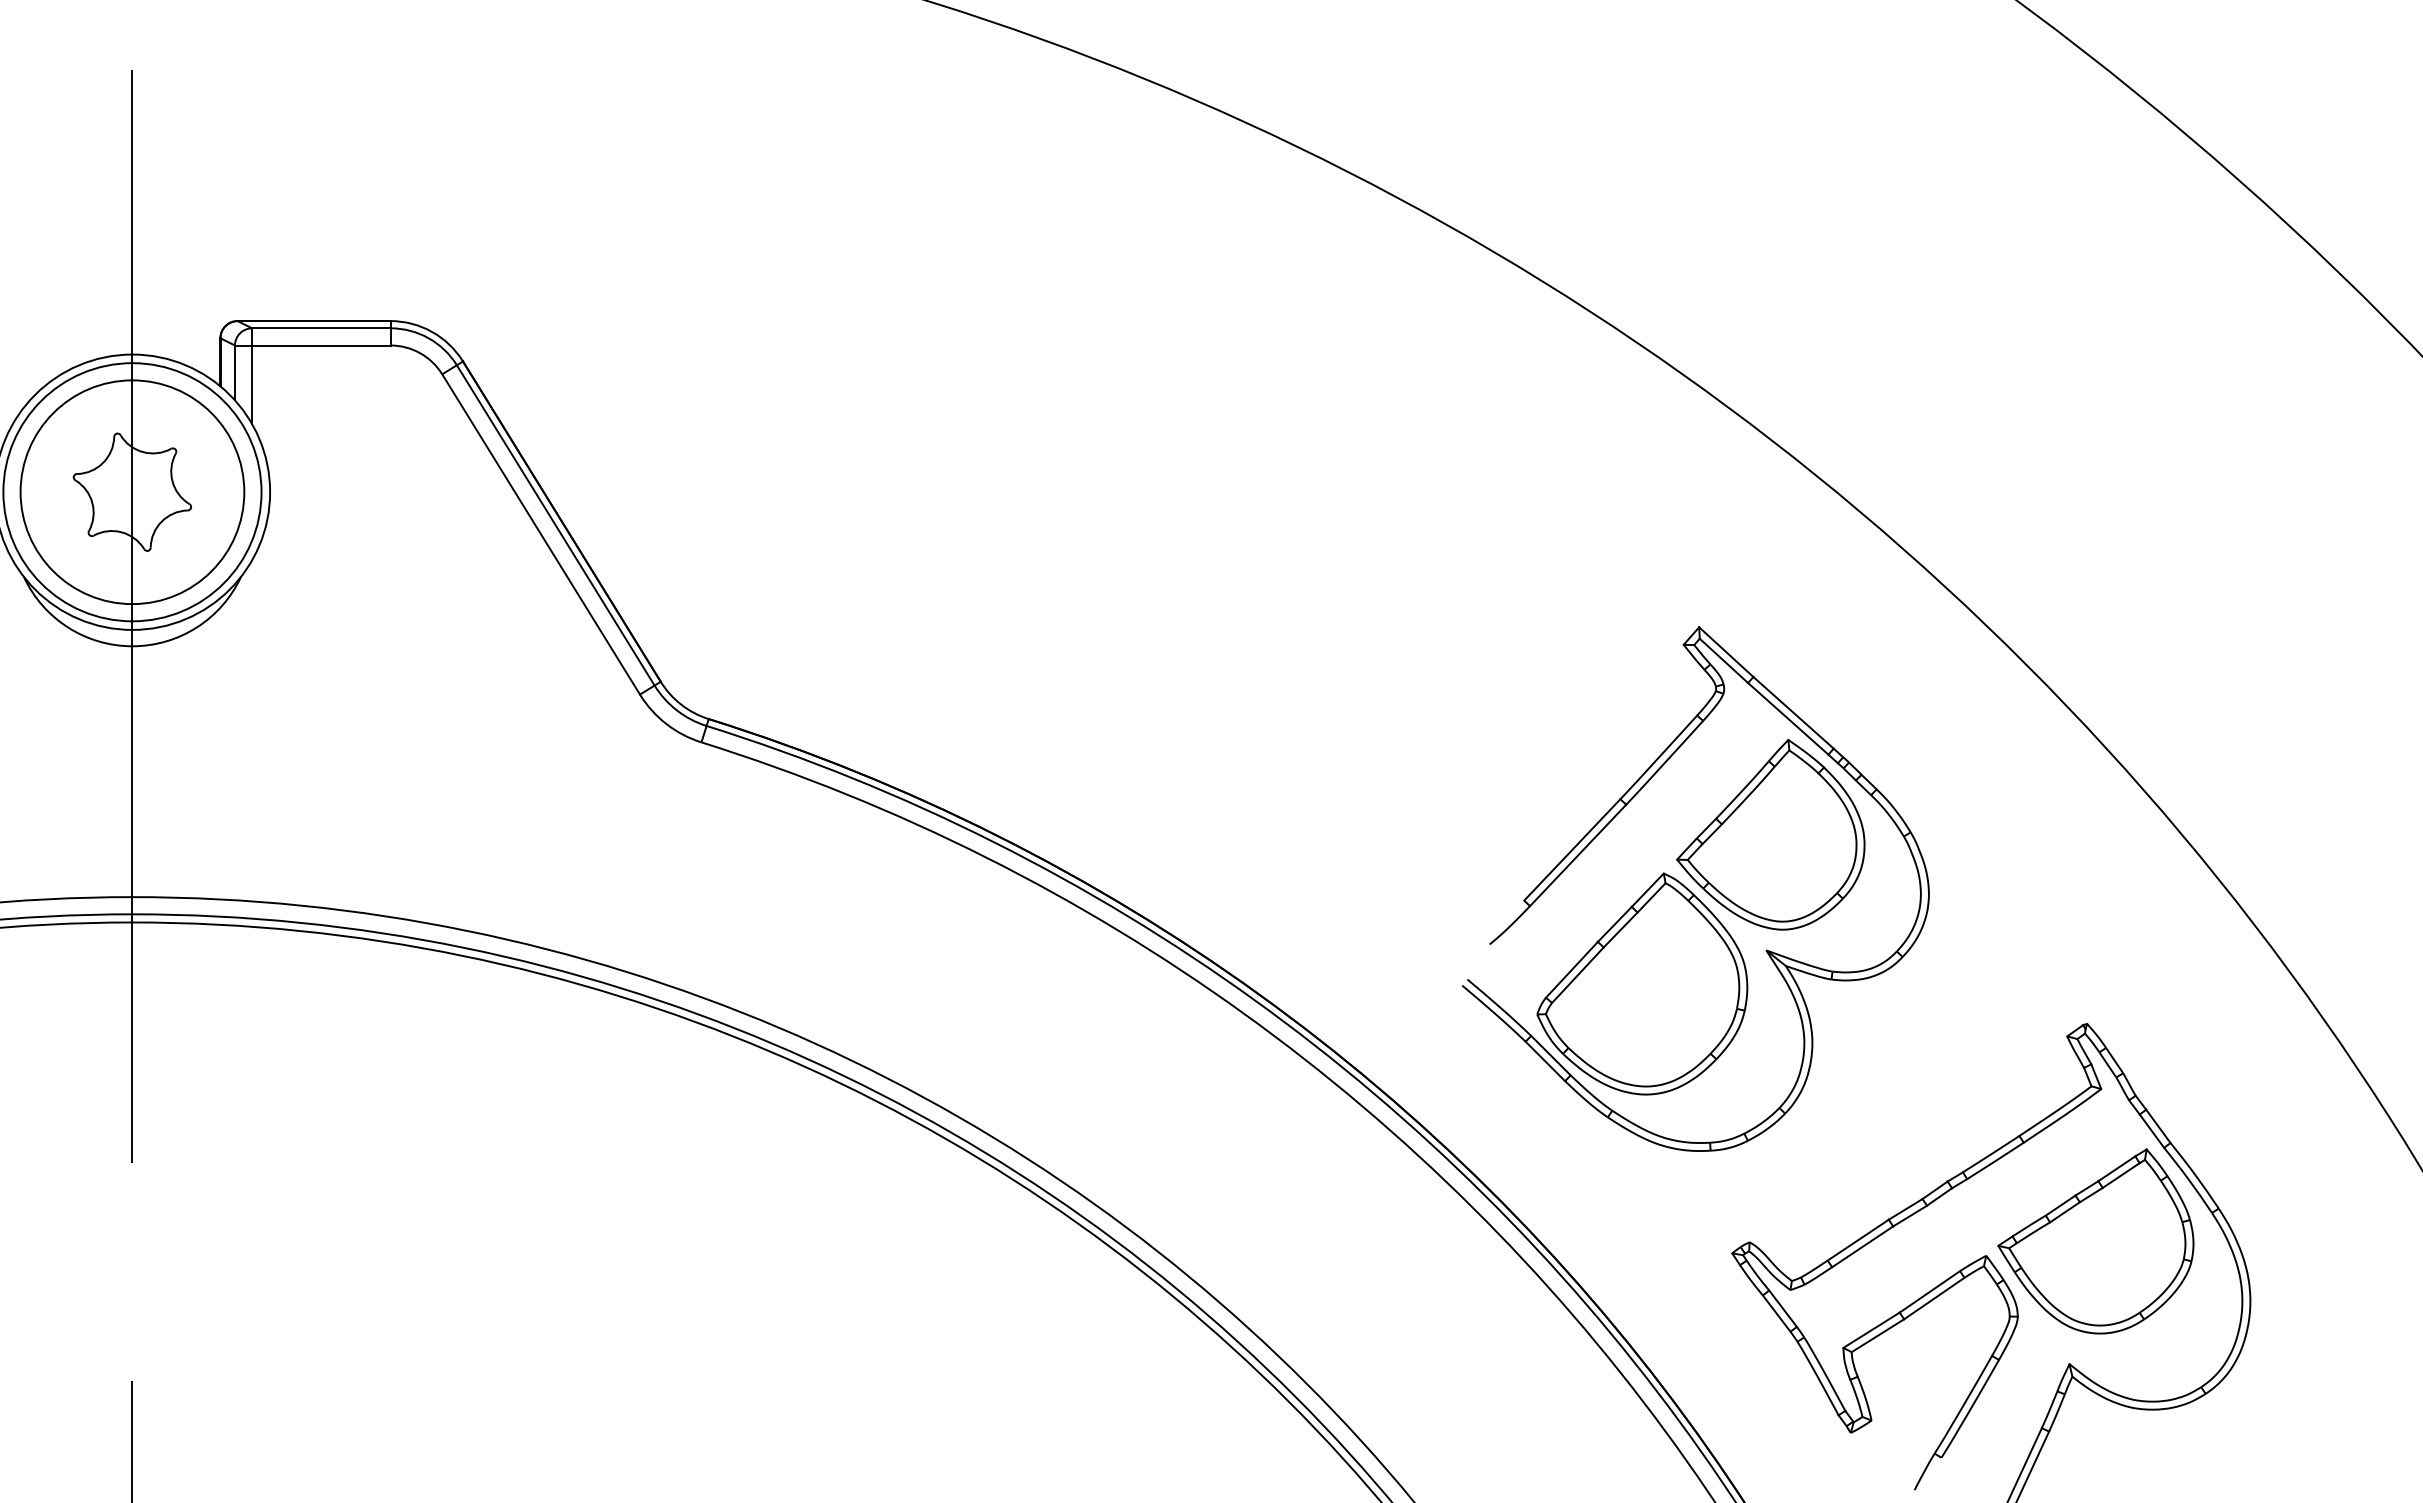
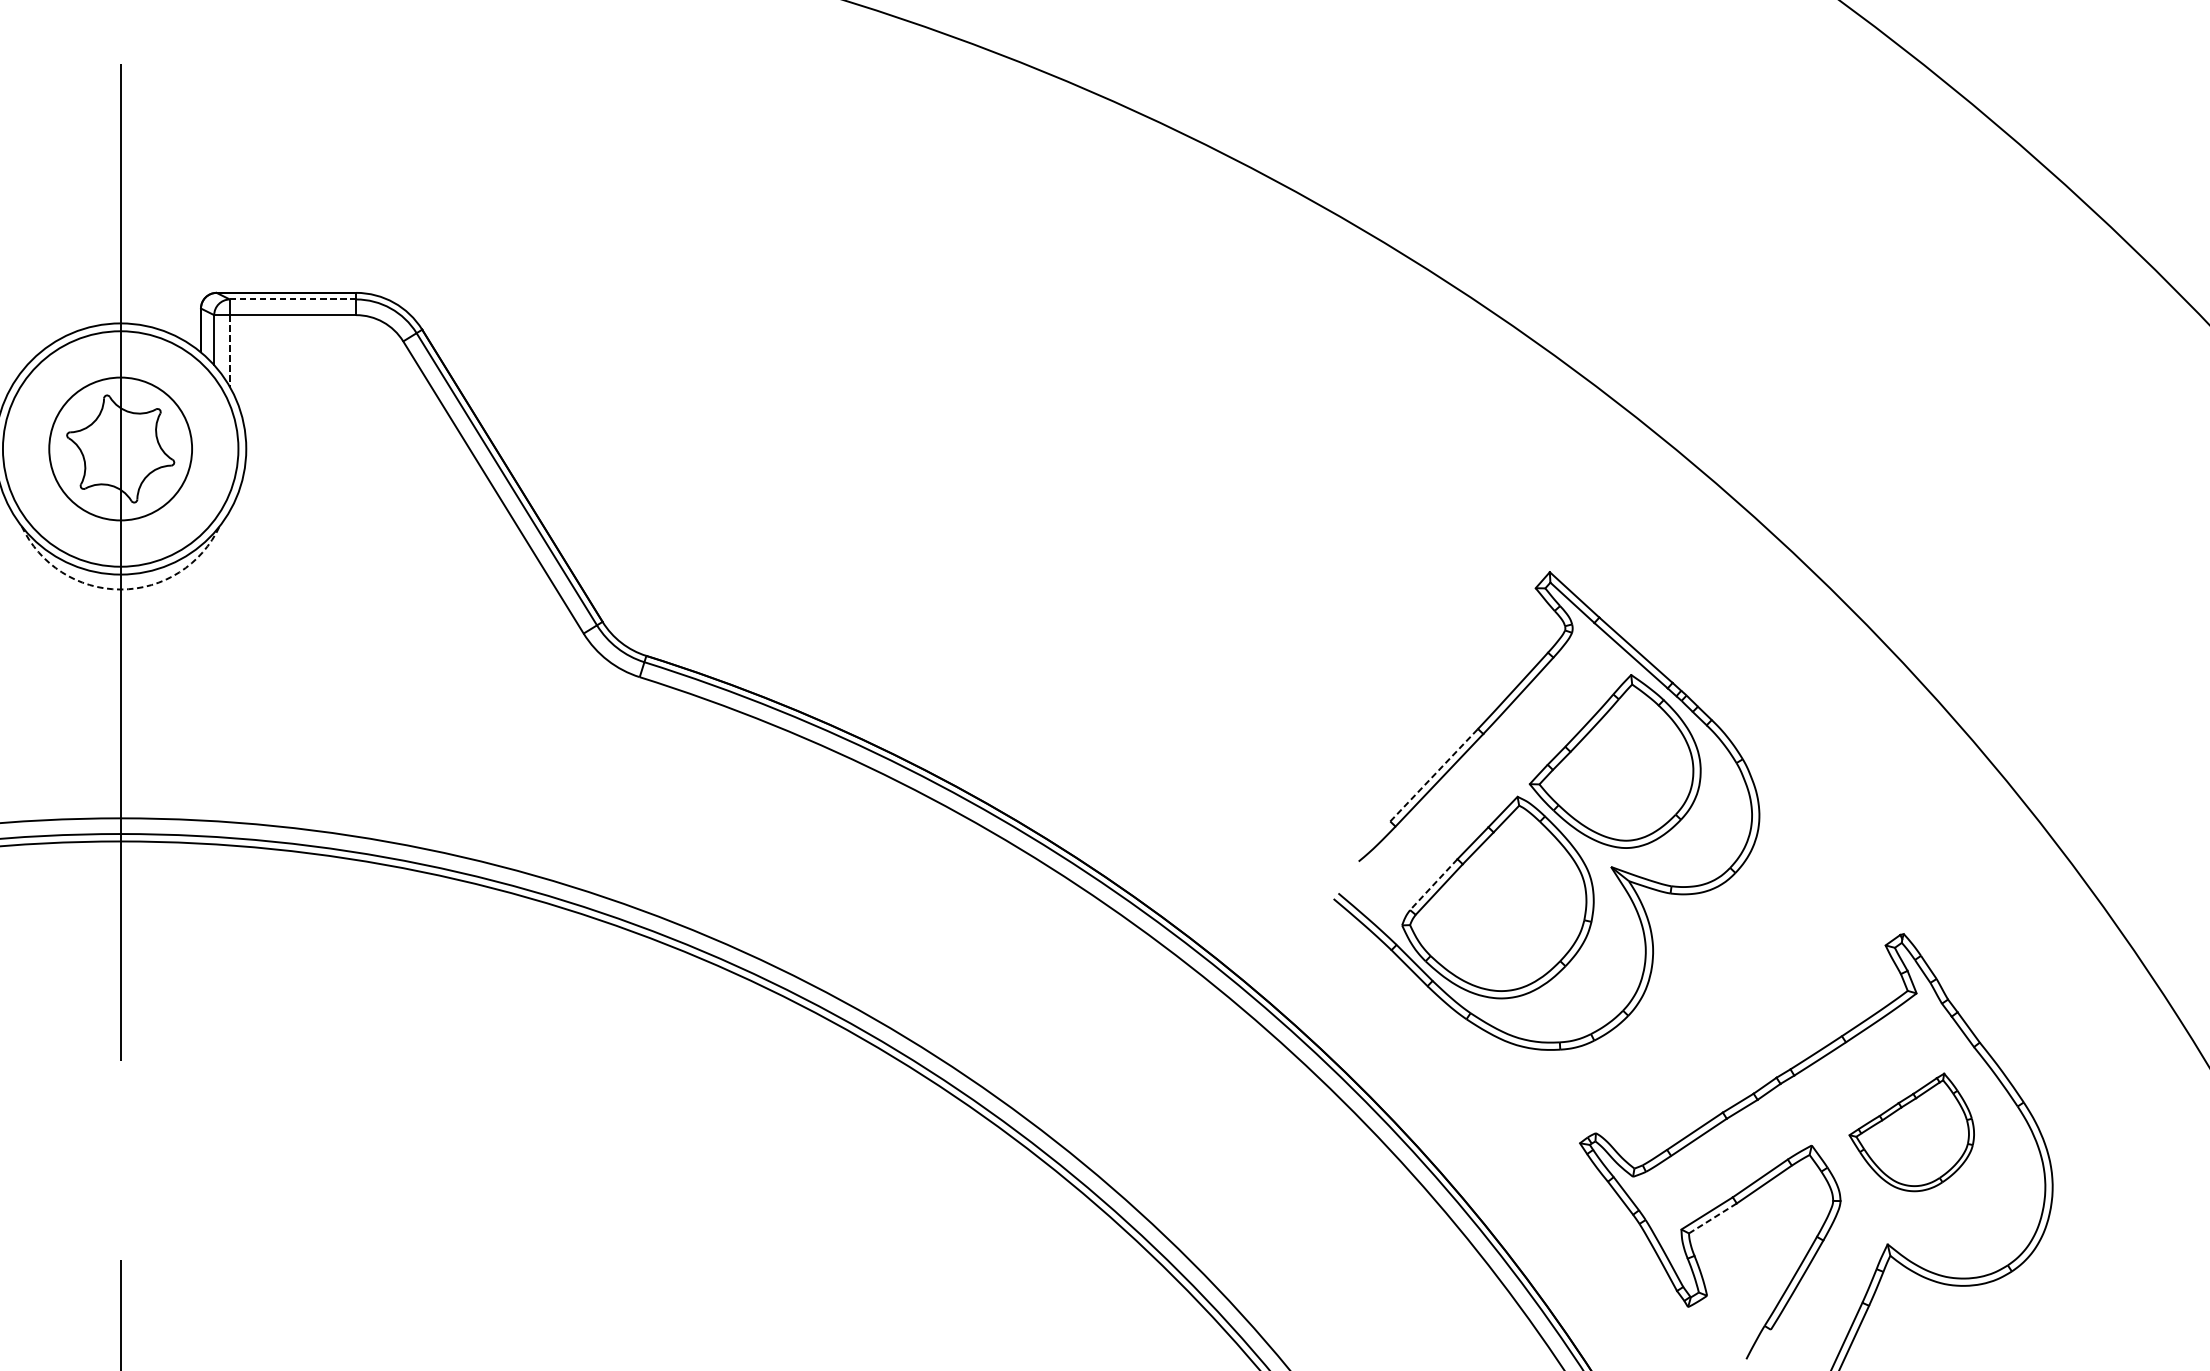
line: (321, 328) -> (293, 299), solid -> dashed
line: (252, 385) -> (230, 351), solid -> dashed
circle: (132, 492) -> (120, 449), size x0.7
arc: (132, 646) -> (120, 589), solid -> dashed
line: (1572, 849) -> (1434, 774), solid -> dashed
line: (1571, 970) -> (1433, 885), solid -> dashed
part: (2095, 1241) -> (1911, 1132), size x0.7
line: (1877, 1335) -> (1712, 1218), solid -> dashed

